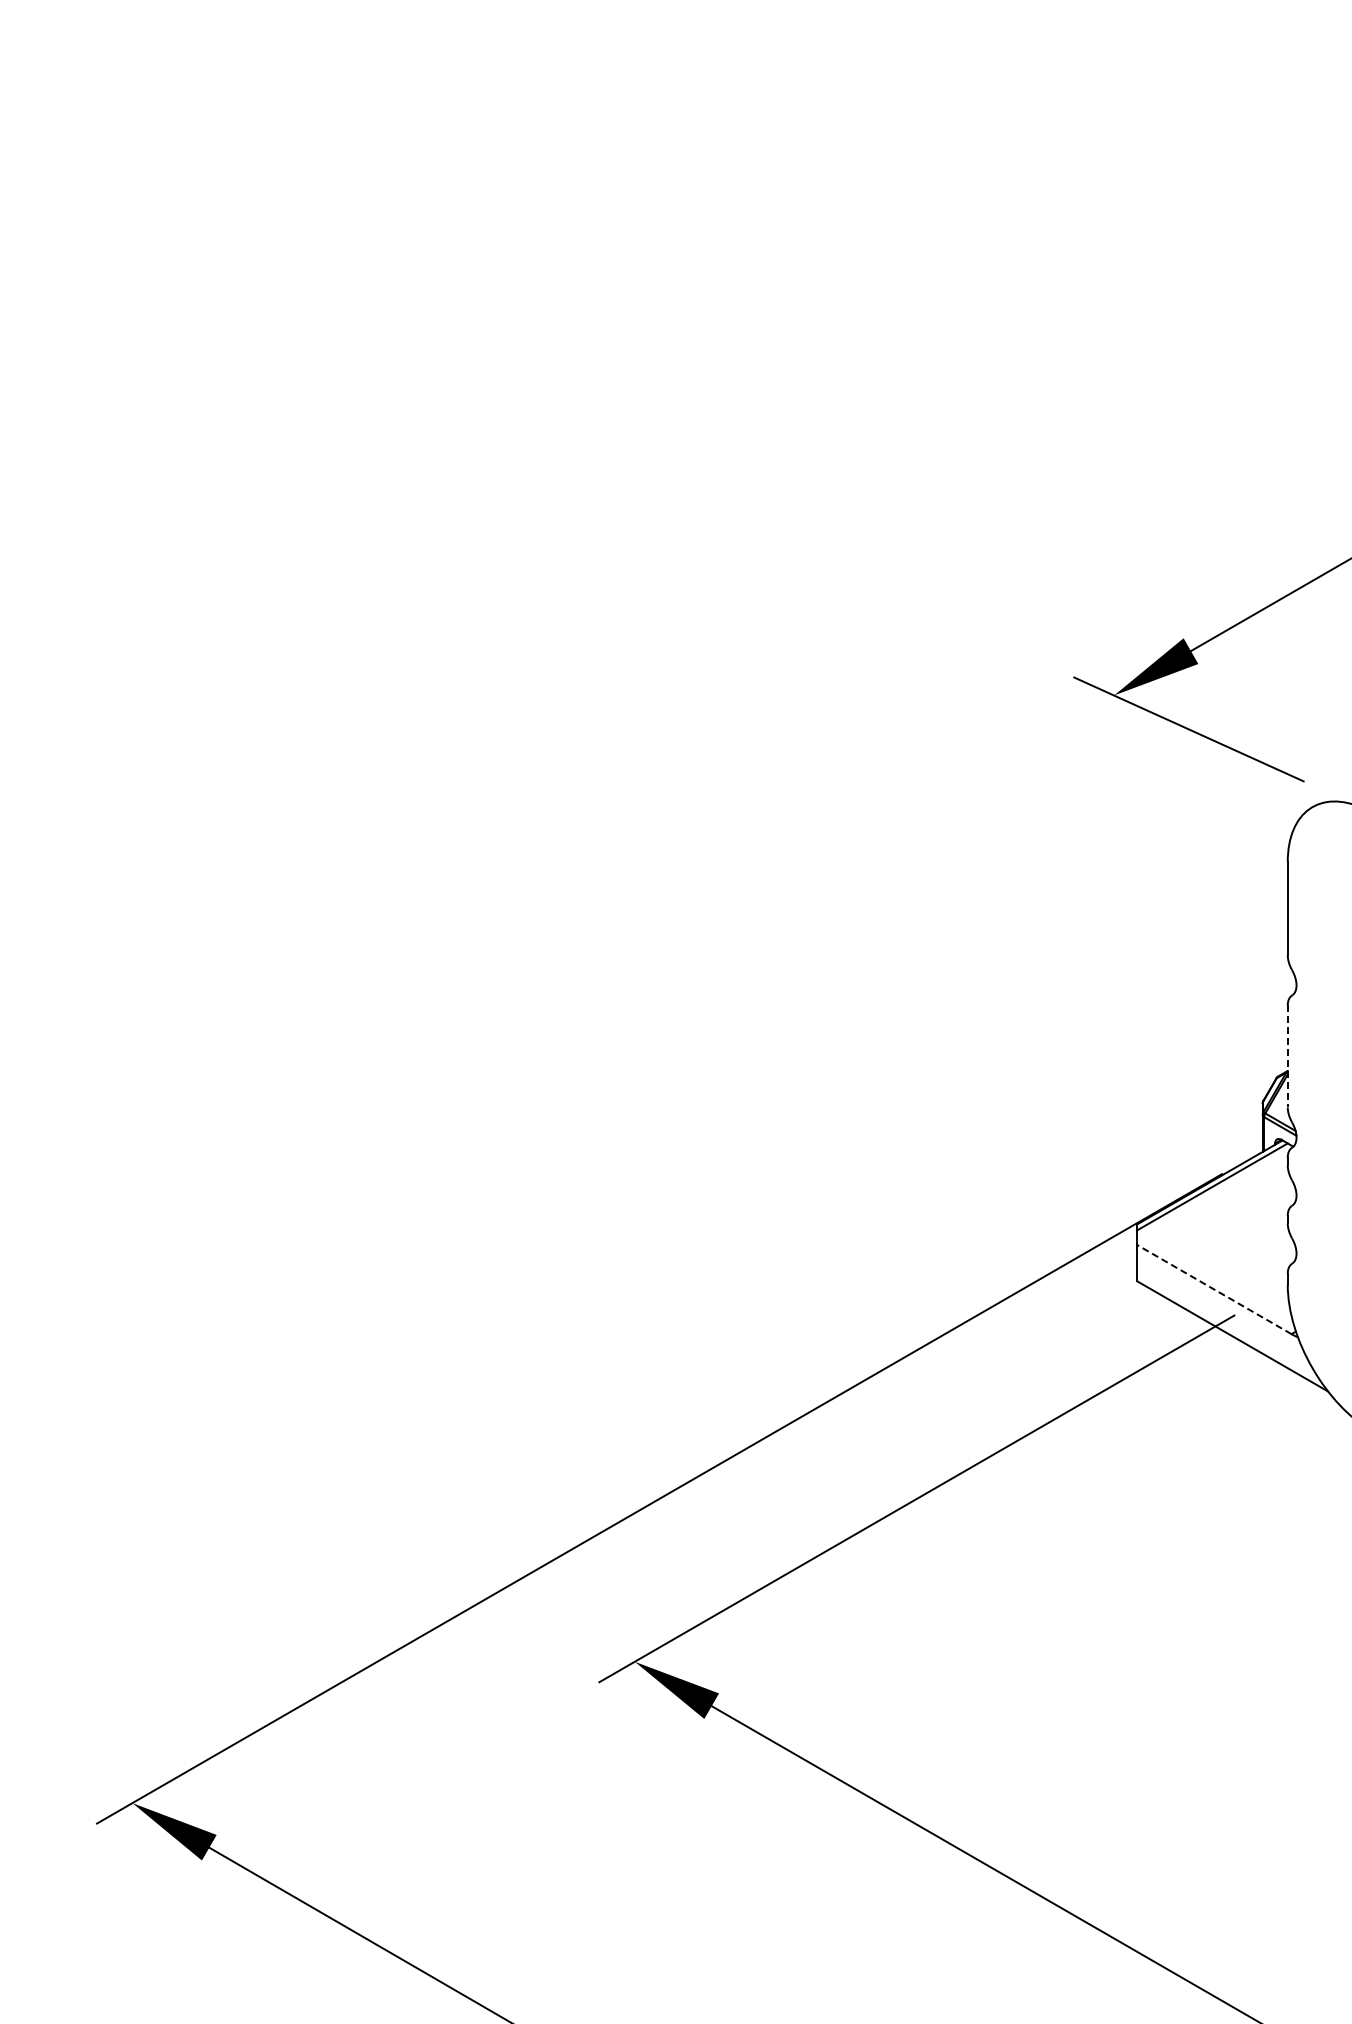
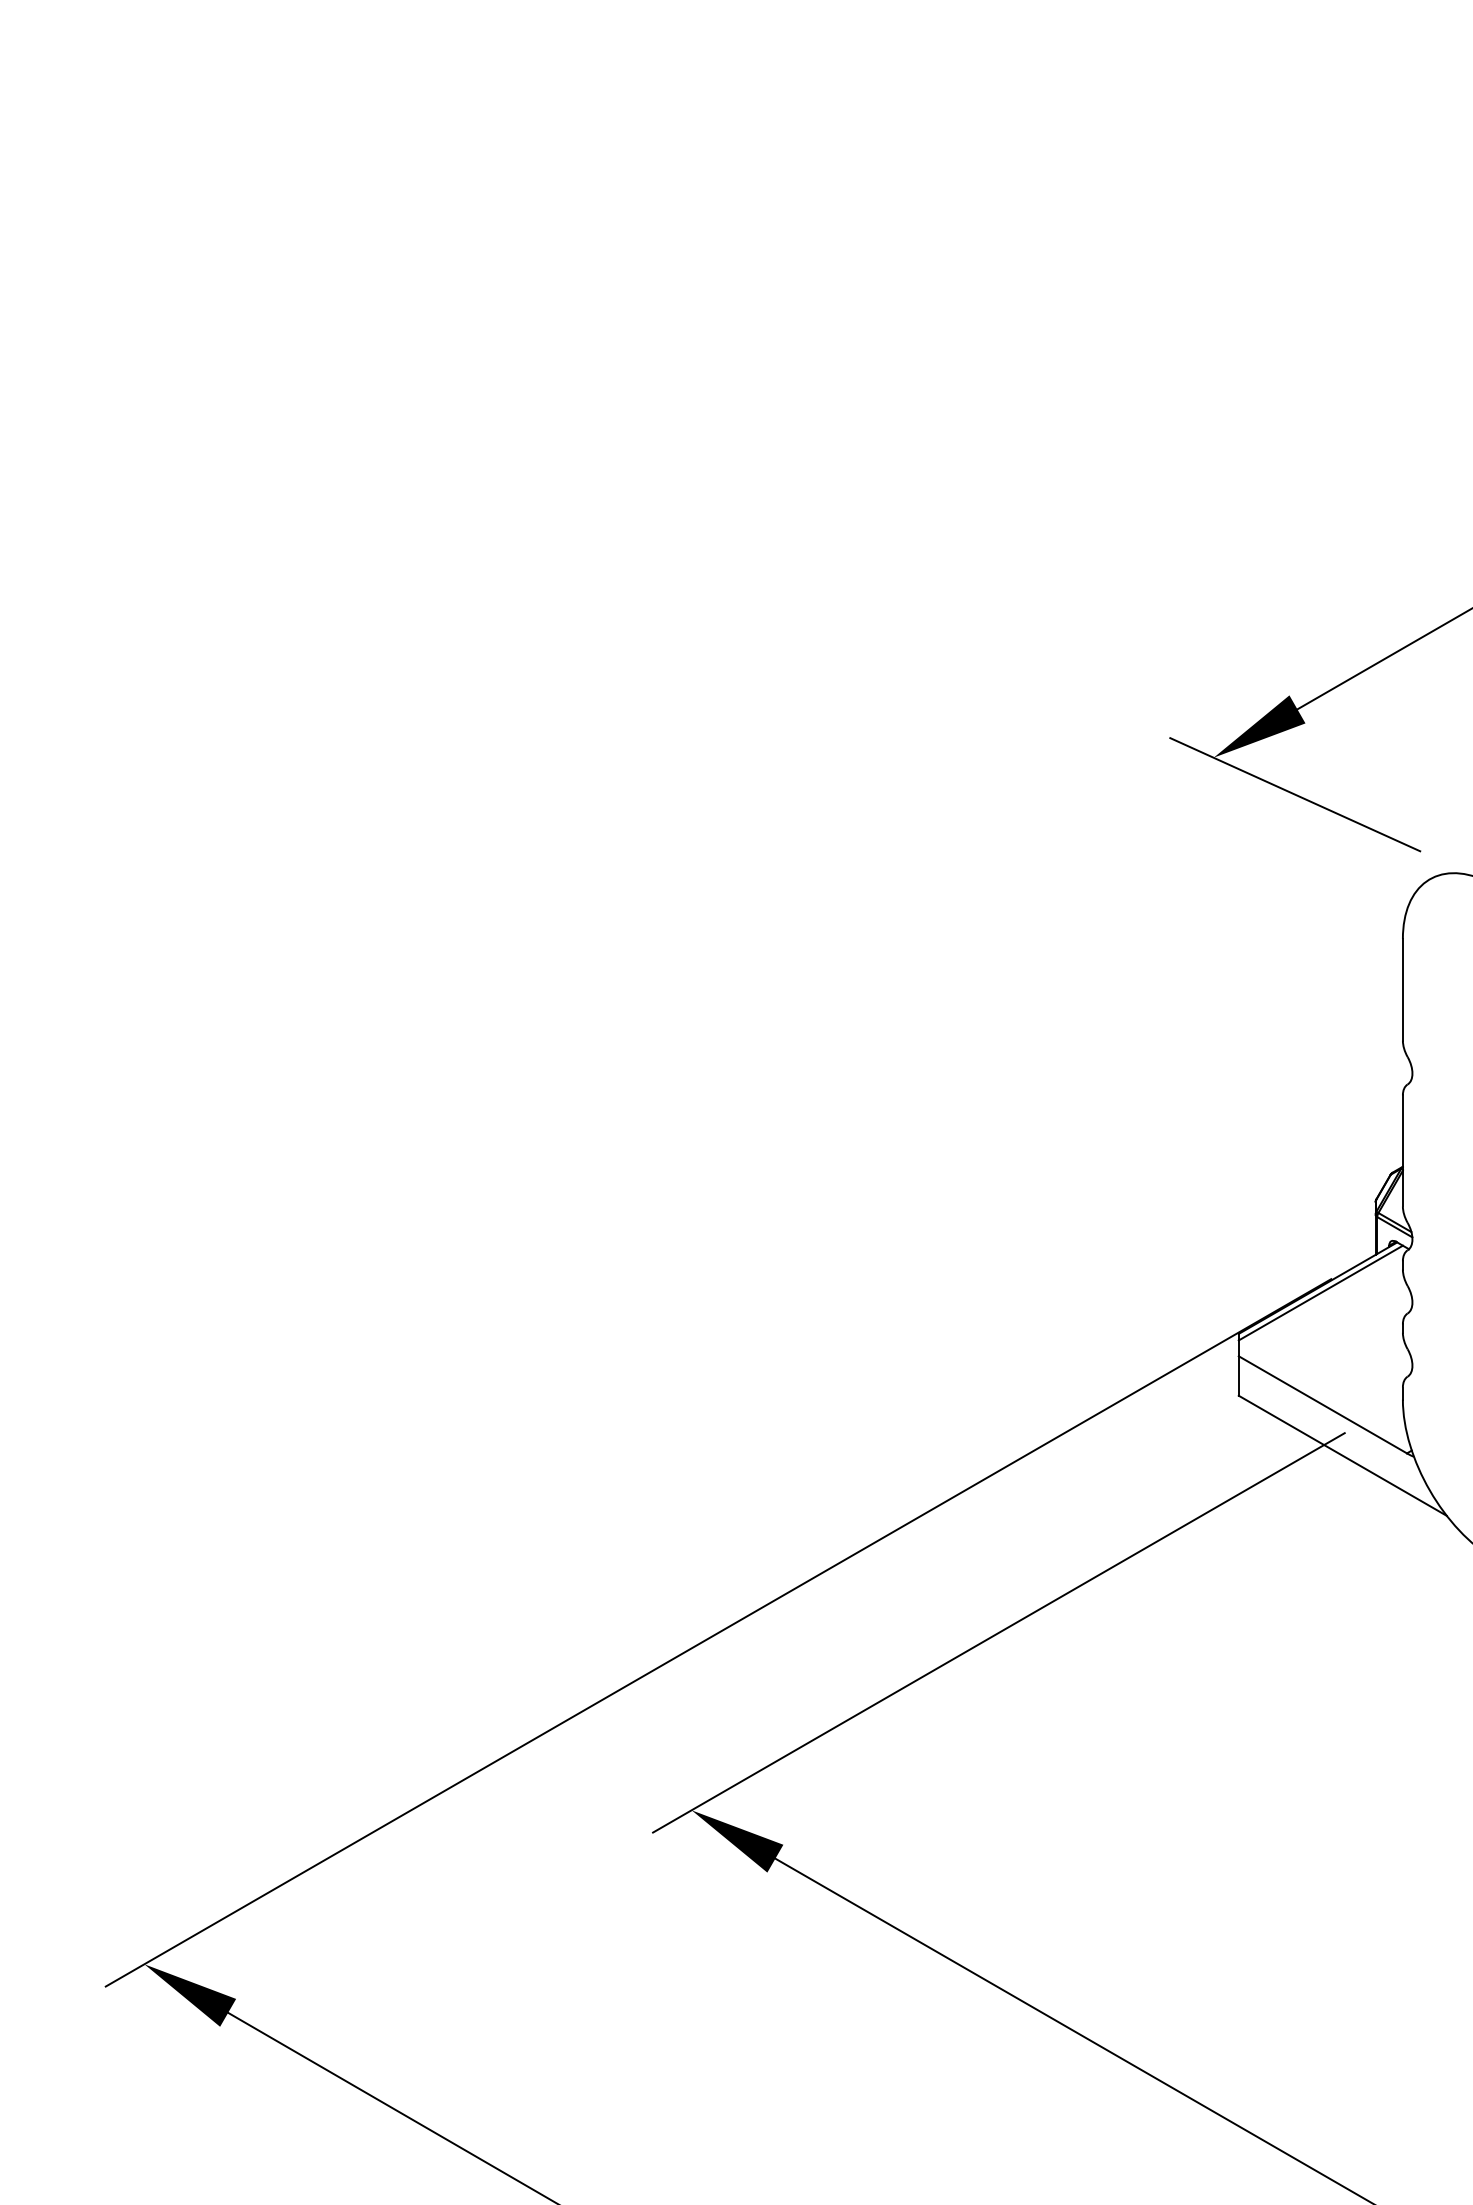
line: (1287, 1056) -> (1402, 1150), dashed -> solid
line: (1213, 1289) -> (1321, 1404), dashed -> solid

